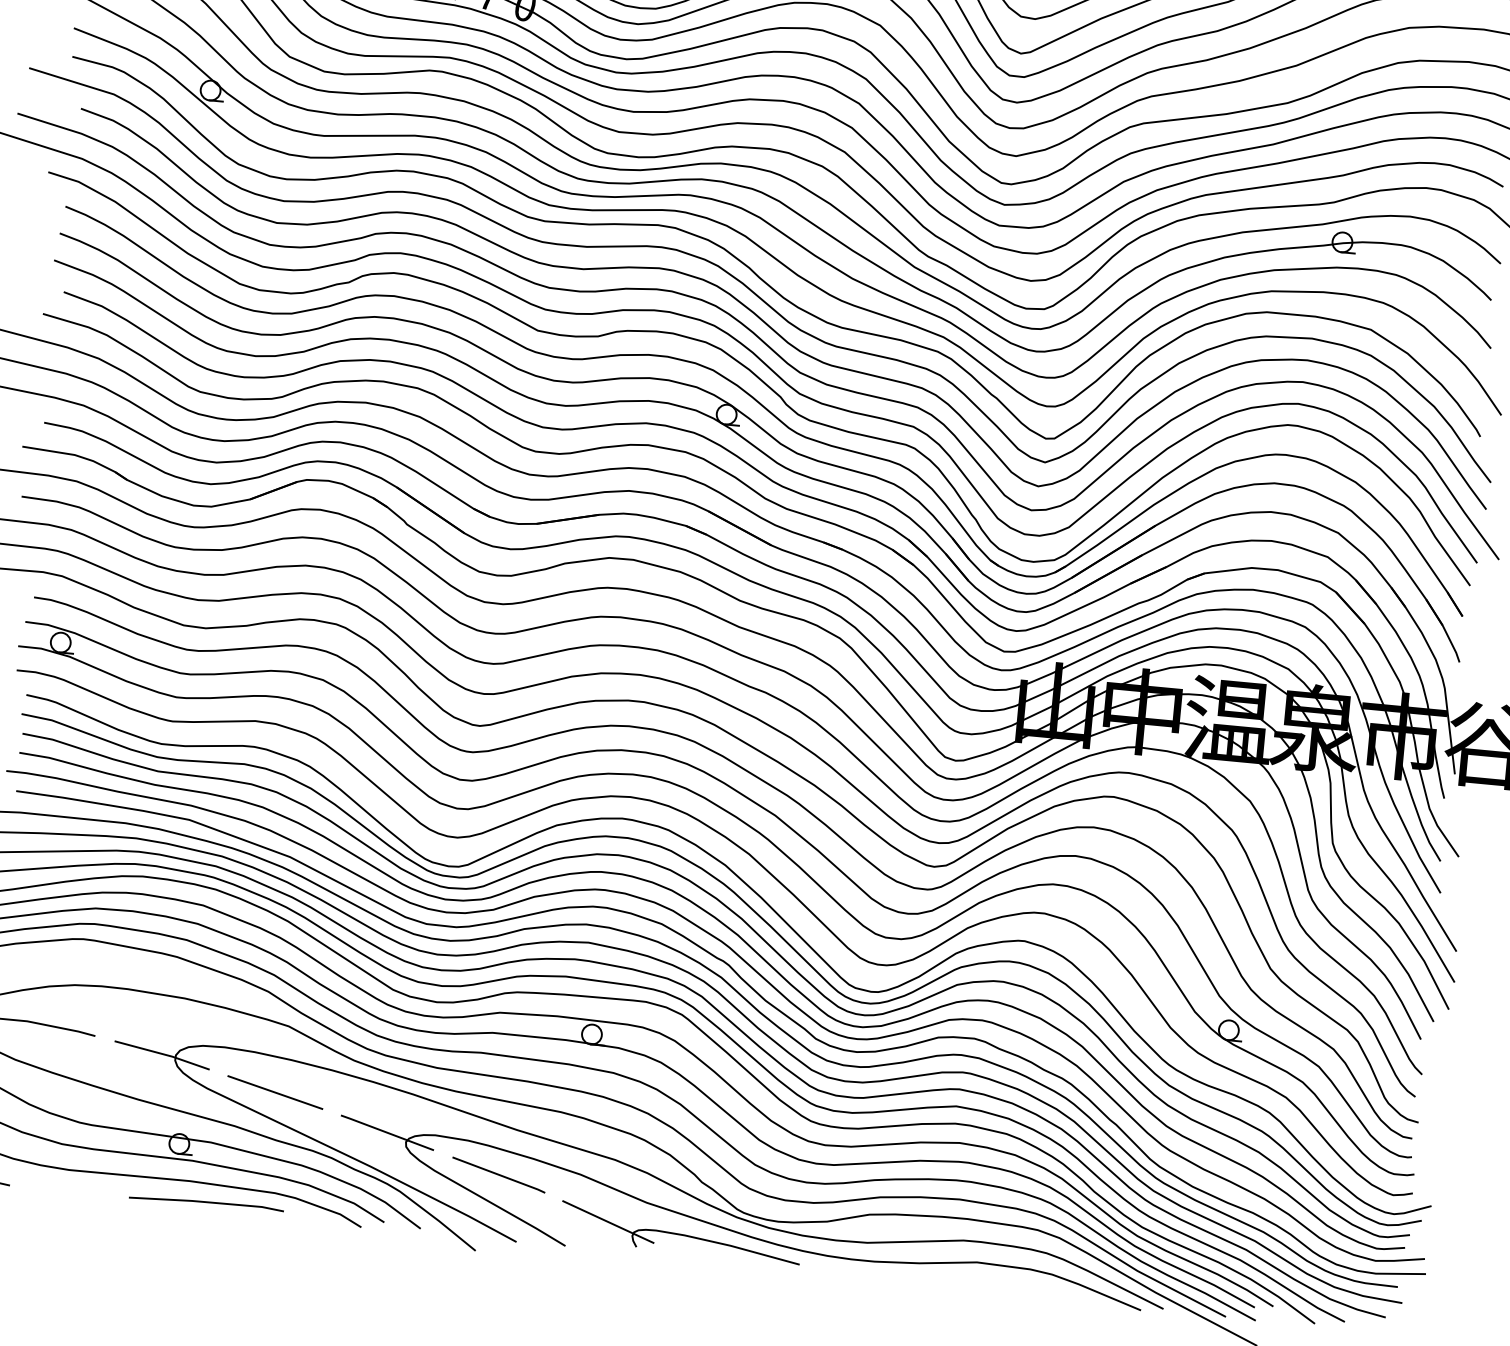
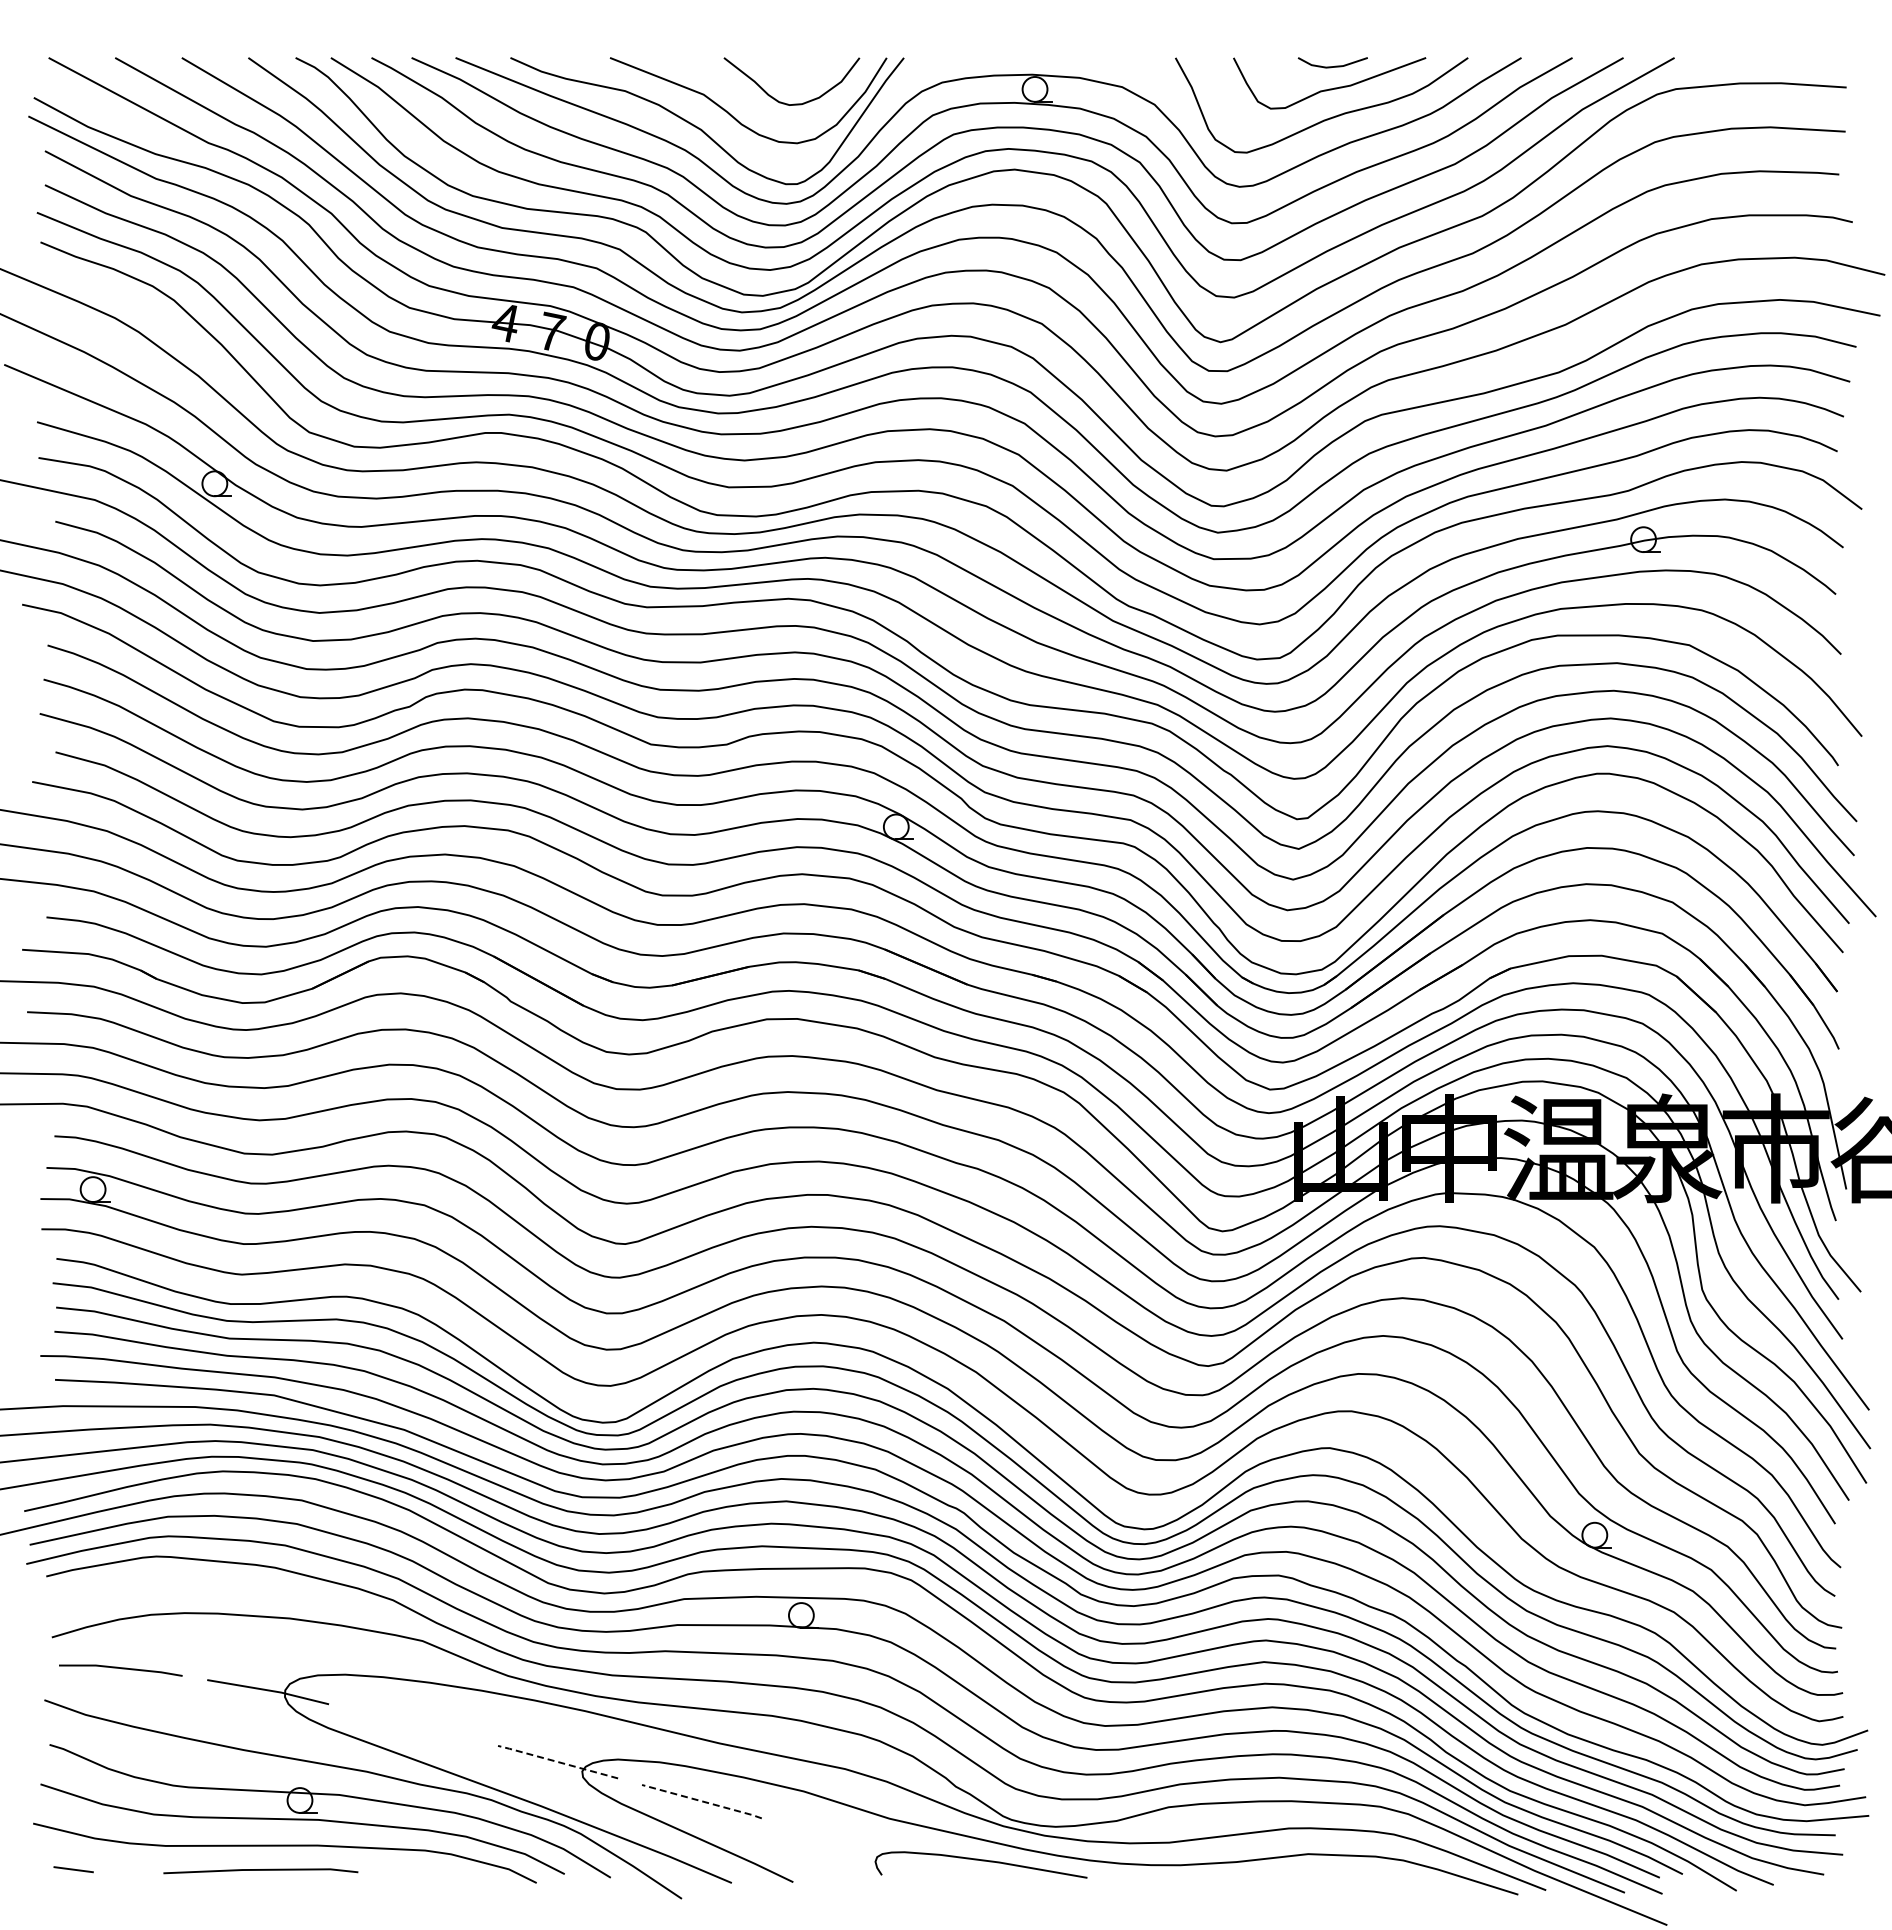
line: (275, 1092) -> (413, 1725), removed
line: (387, 1132) -> (557, 1761), solid -> dashed
line: (499, 1175) -> (702, 1801), solid -> dashed
line: (206, 1202) -> (260, 1870), moved
line: (608, 1221) -> (843, 1846), removed

